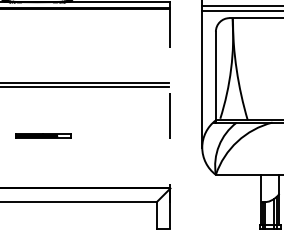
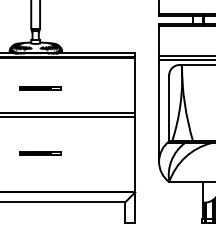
line: (43, 49) -> (40, 88), added
line: (170, 119) -> (135, 140), dashed -> solid

